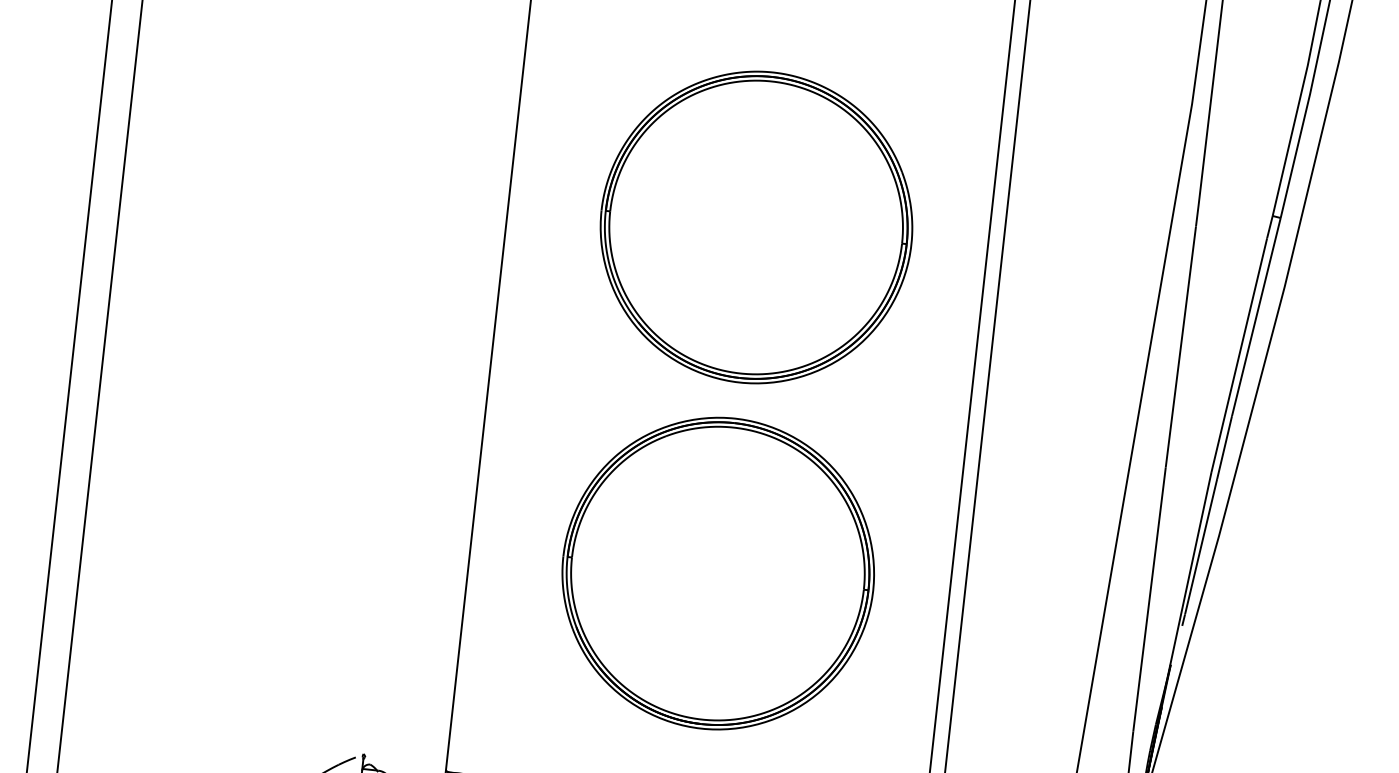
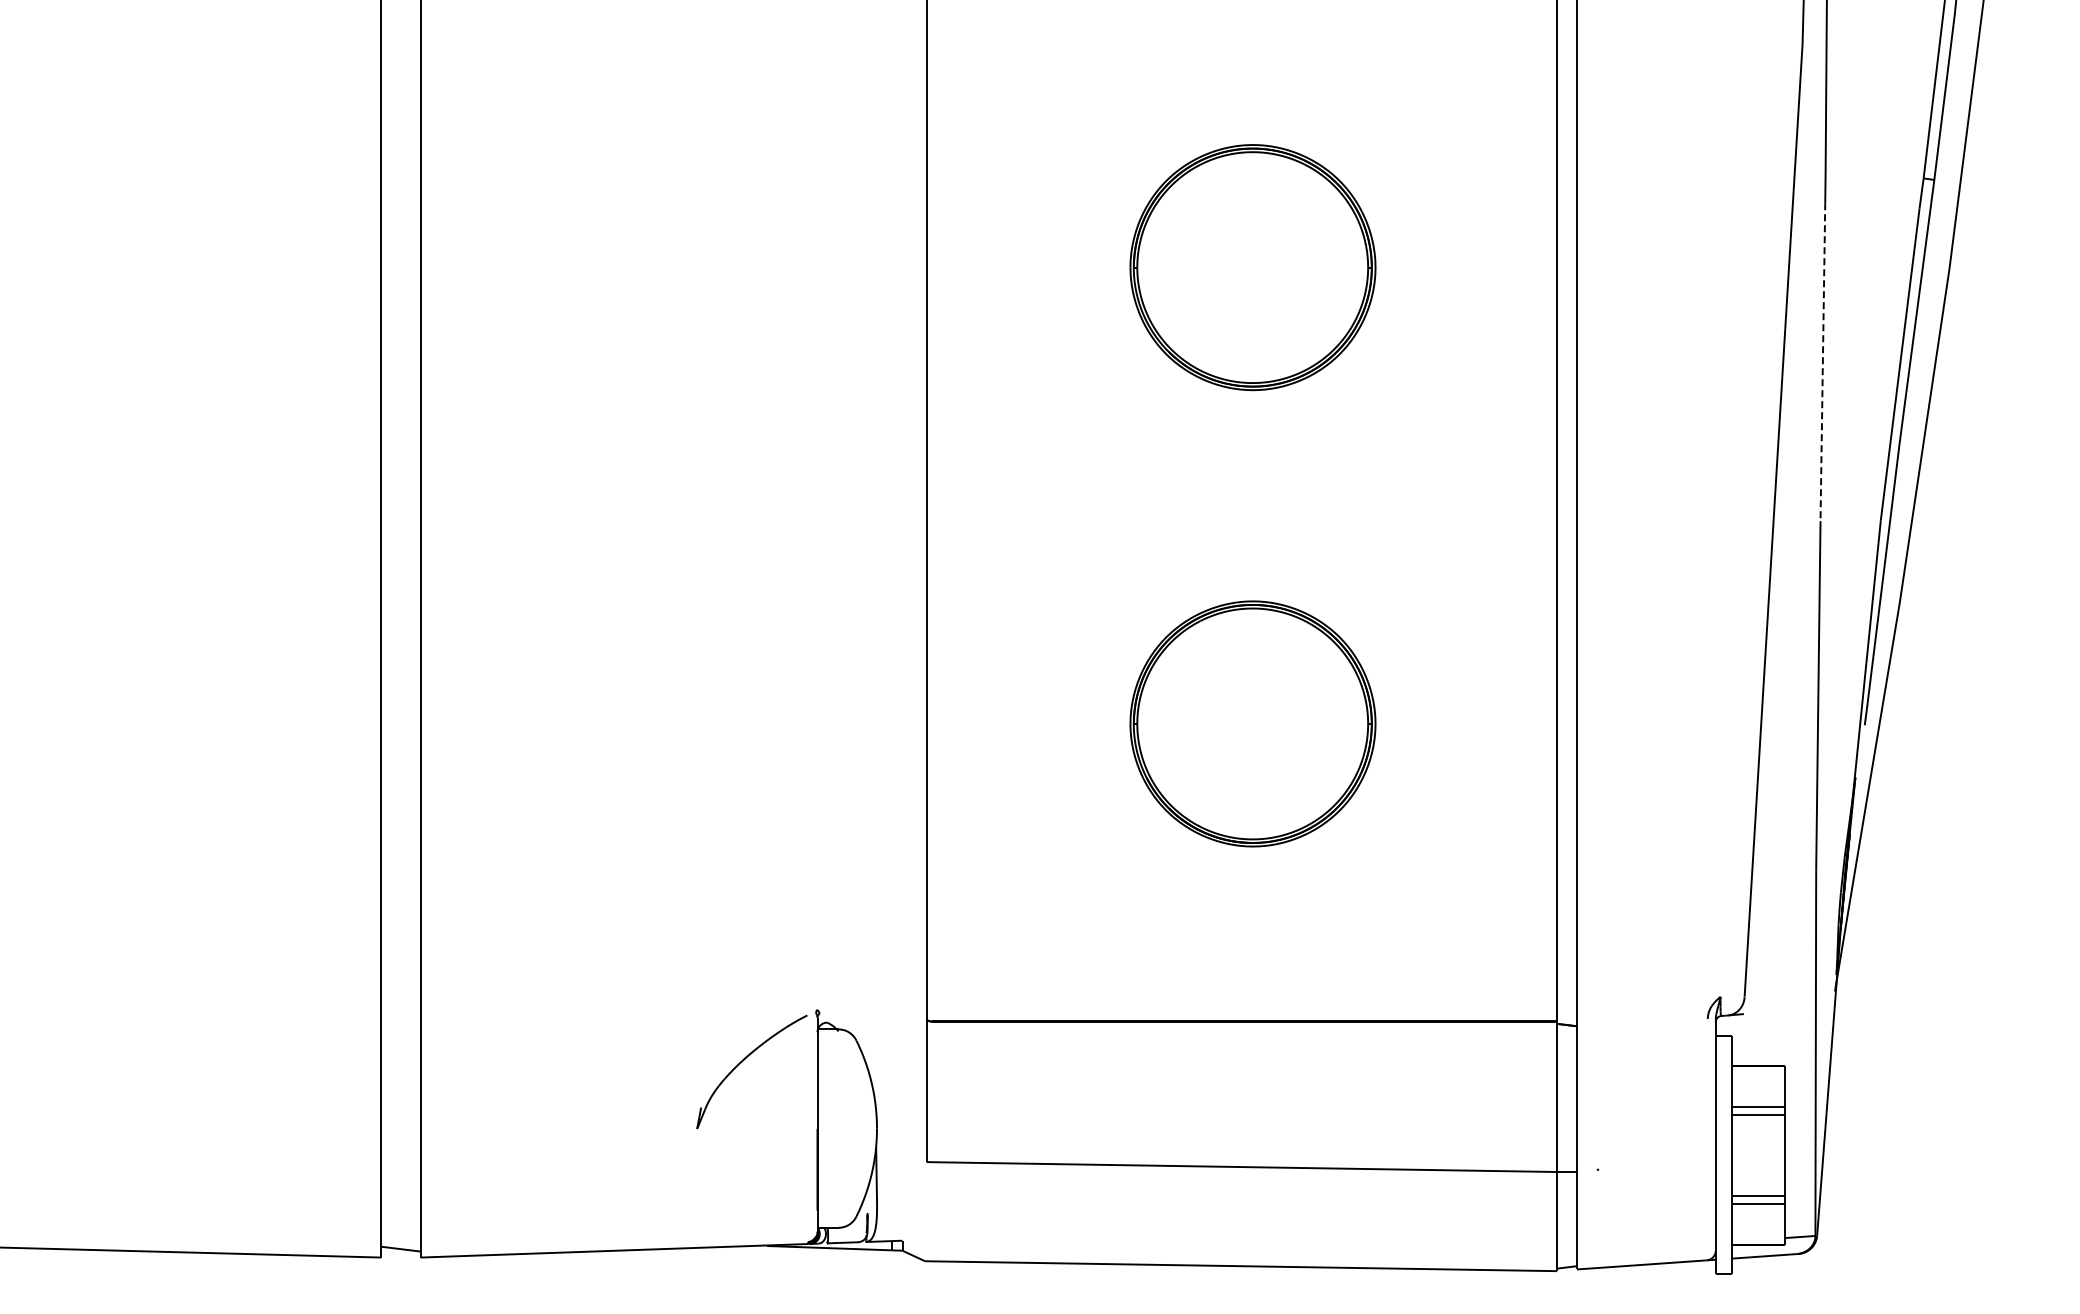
part: (756, 227) -> (1252, 267), size x0.6
line: (1180, 347) -> (1822, 362), solid -> dashed
part: (717, 573) -> (1252, 723), size x0.6

